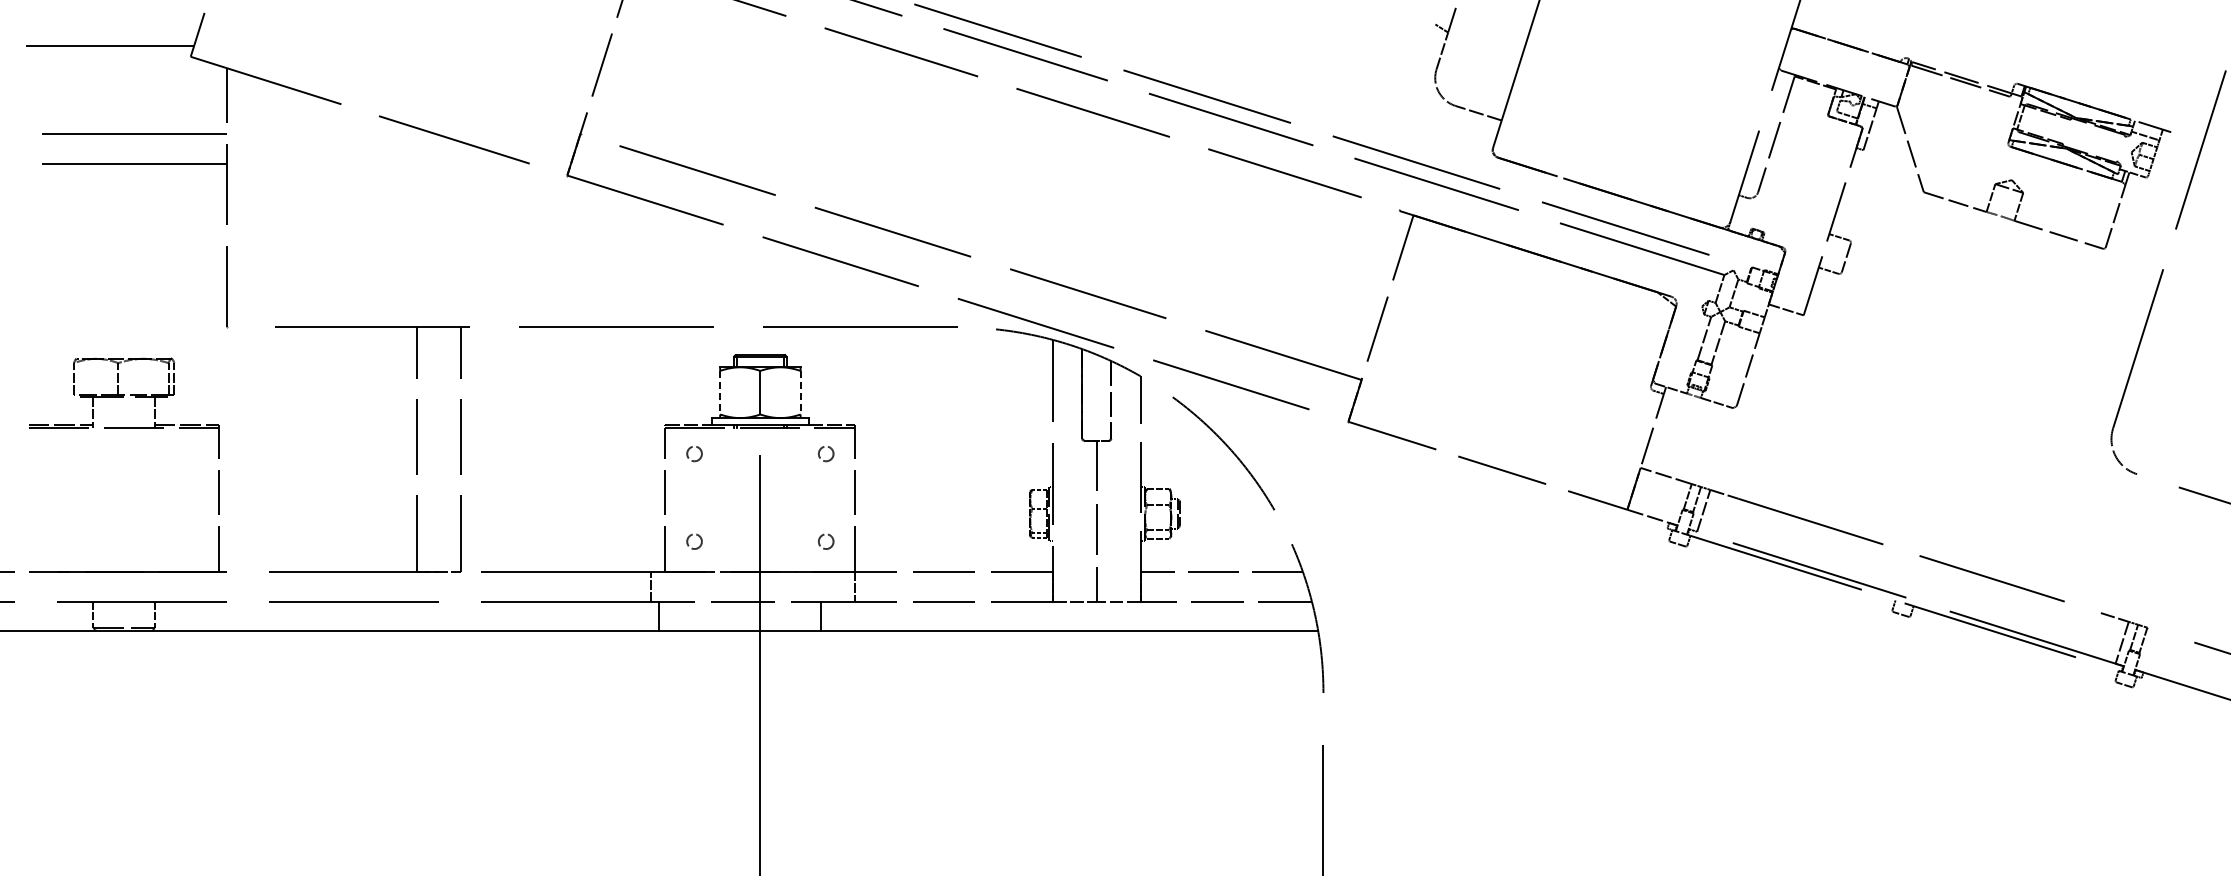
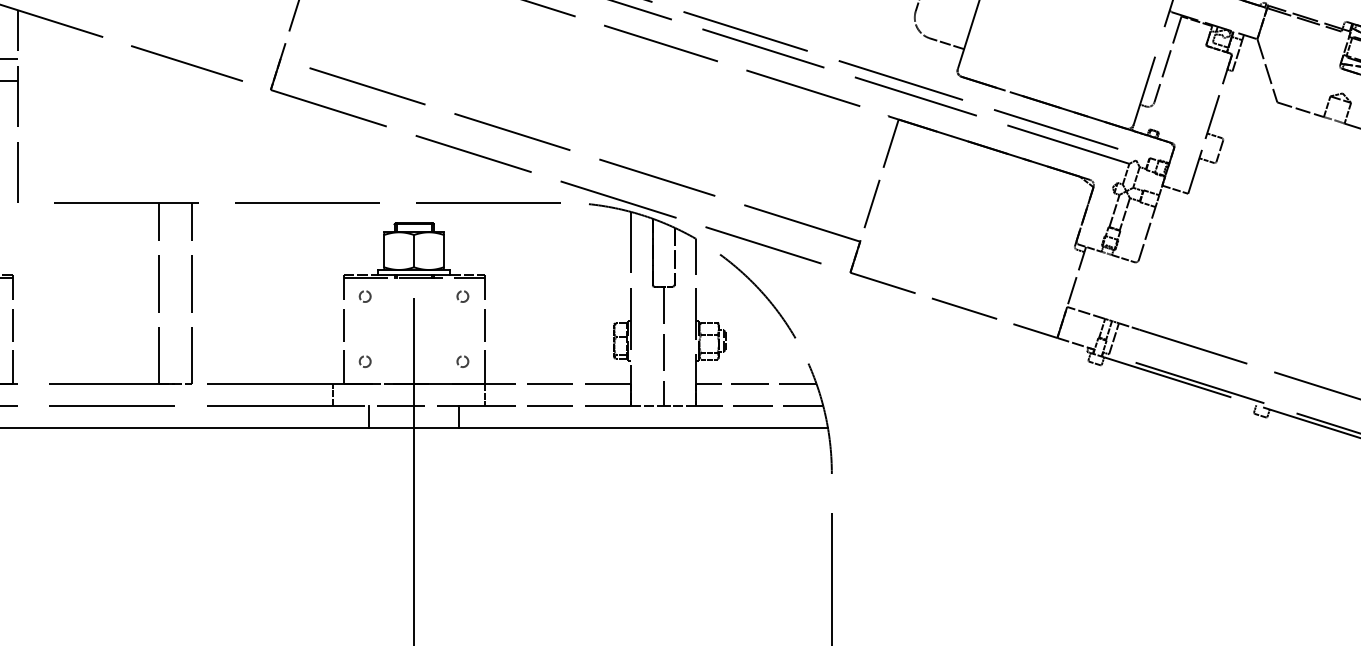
line: (720, 392) -> (384, 250), dashed -> solid
line: (800, 392) -> (443, 250), dashed -> solid
line: (659, 615) -> (369, 416), moved

